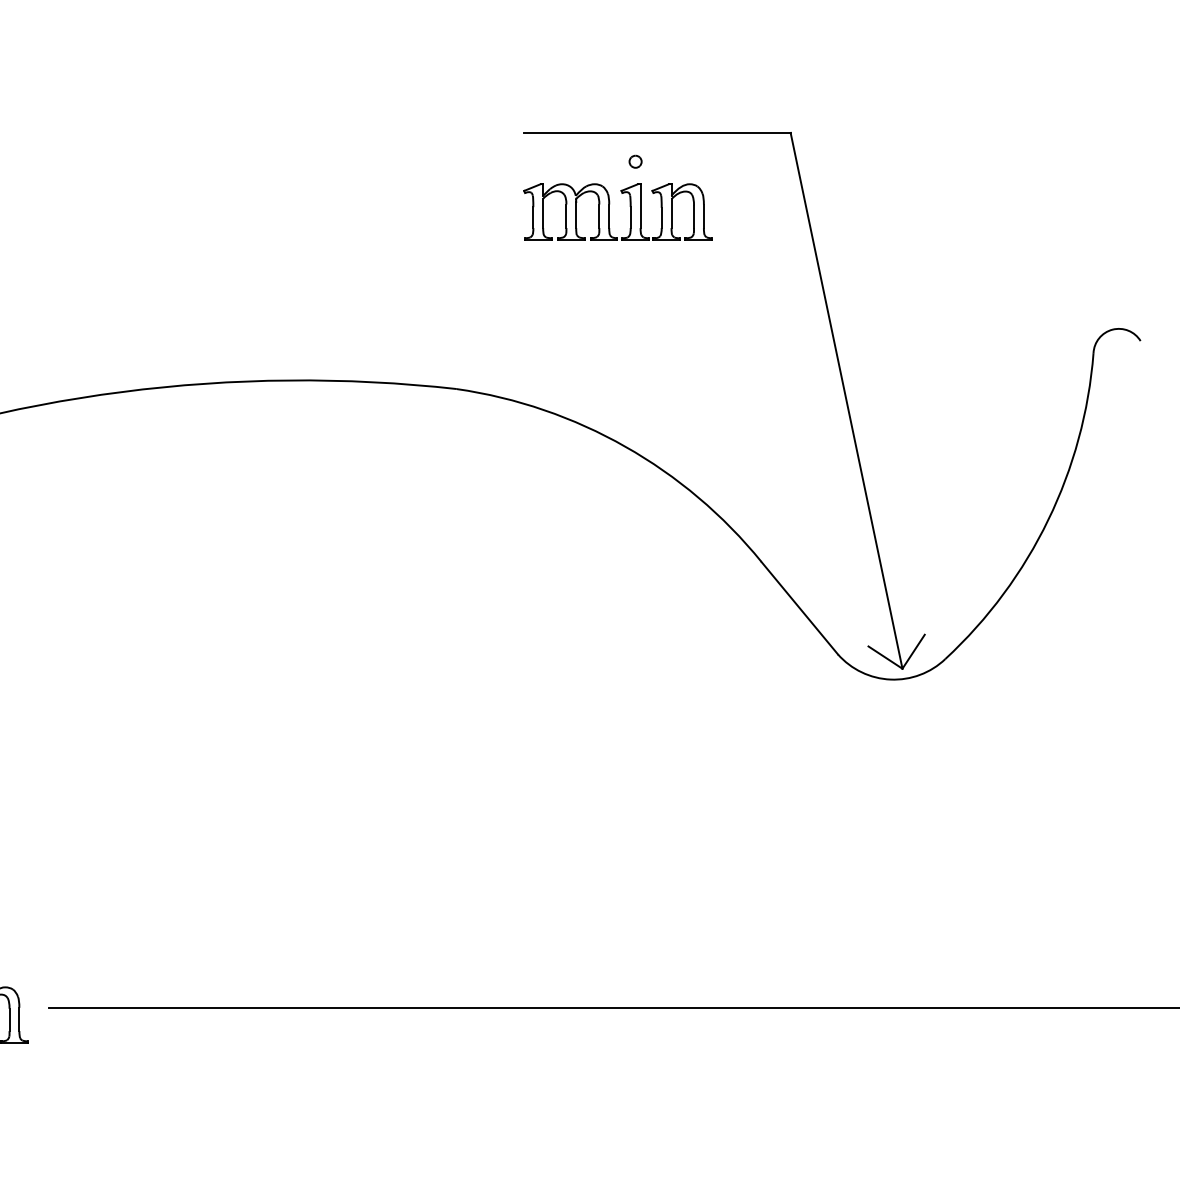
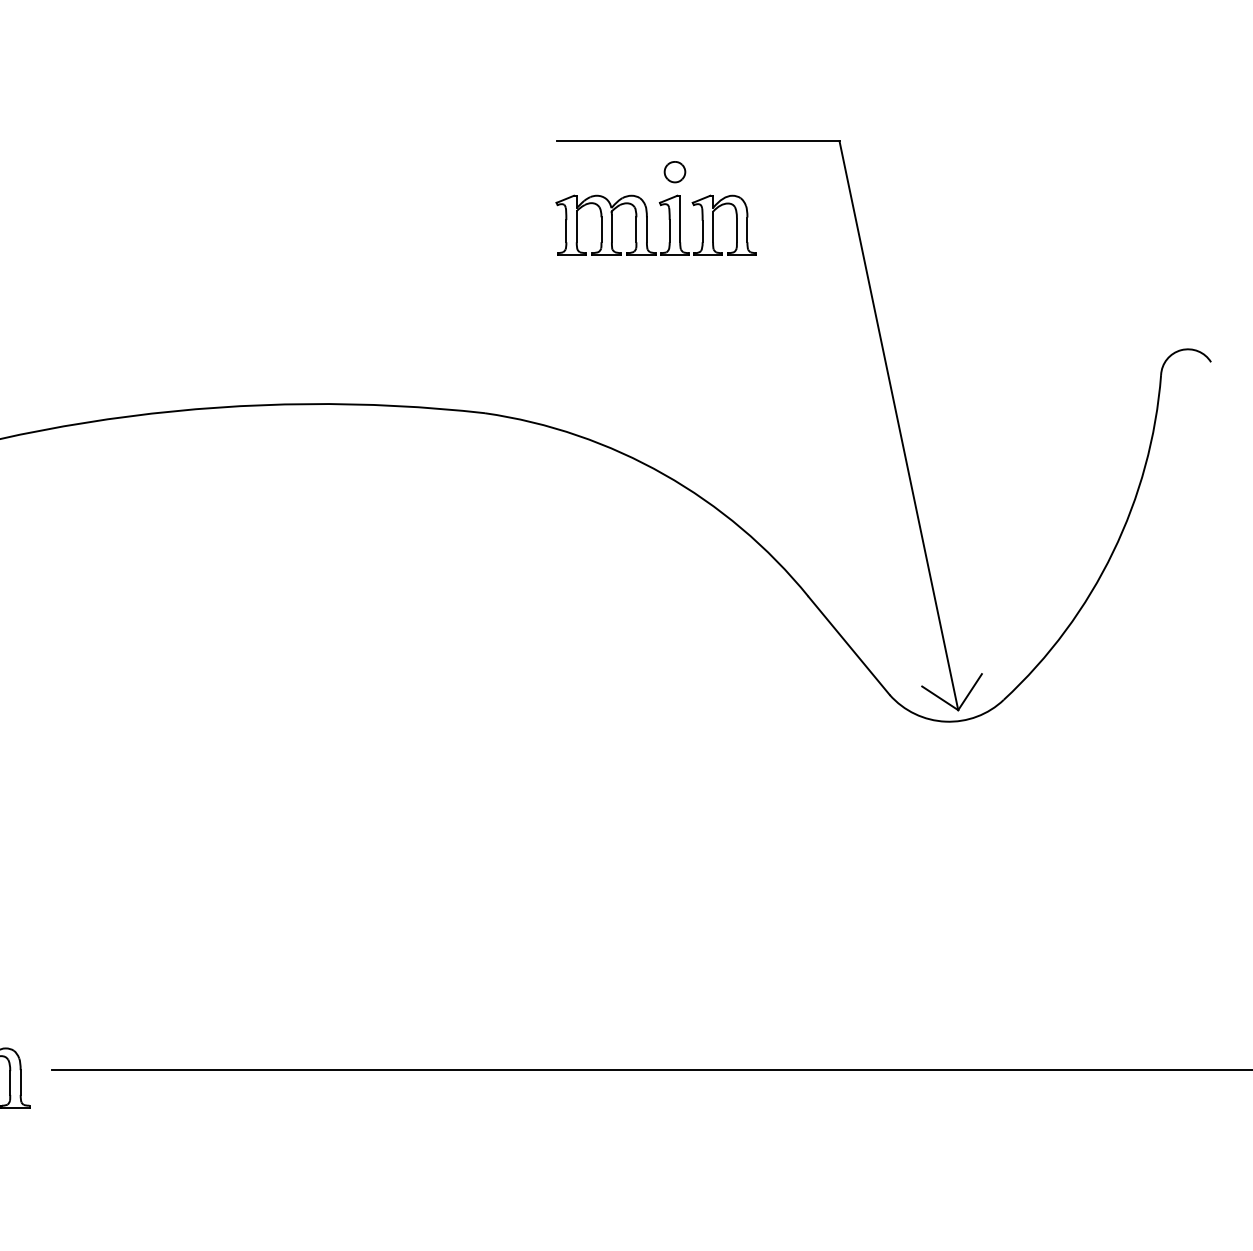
part: (635, 161) -> (674, 171), size x1.6

